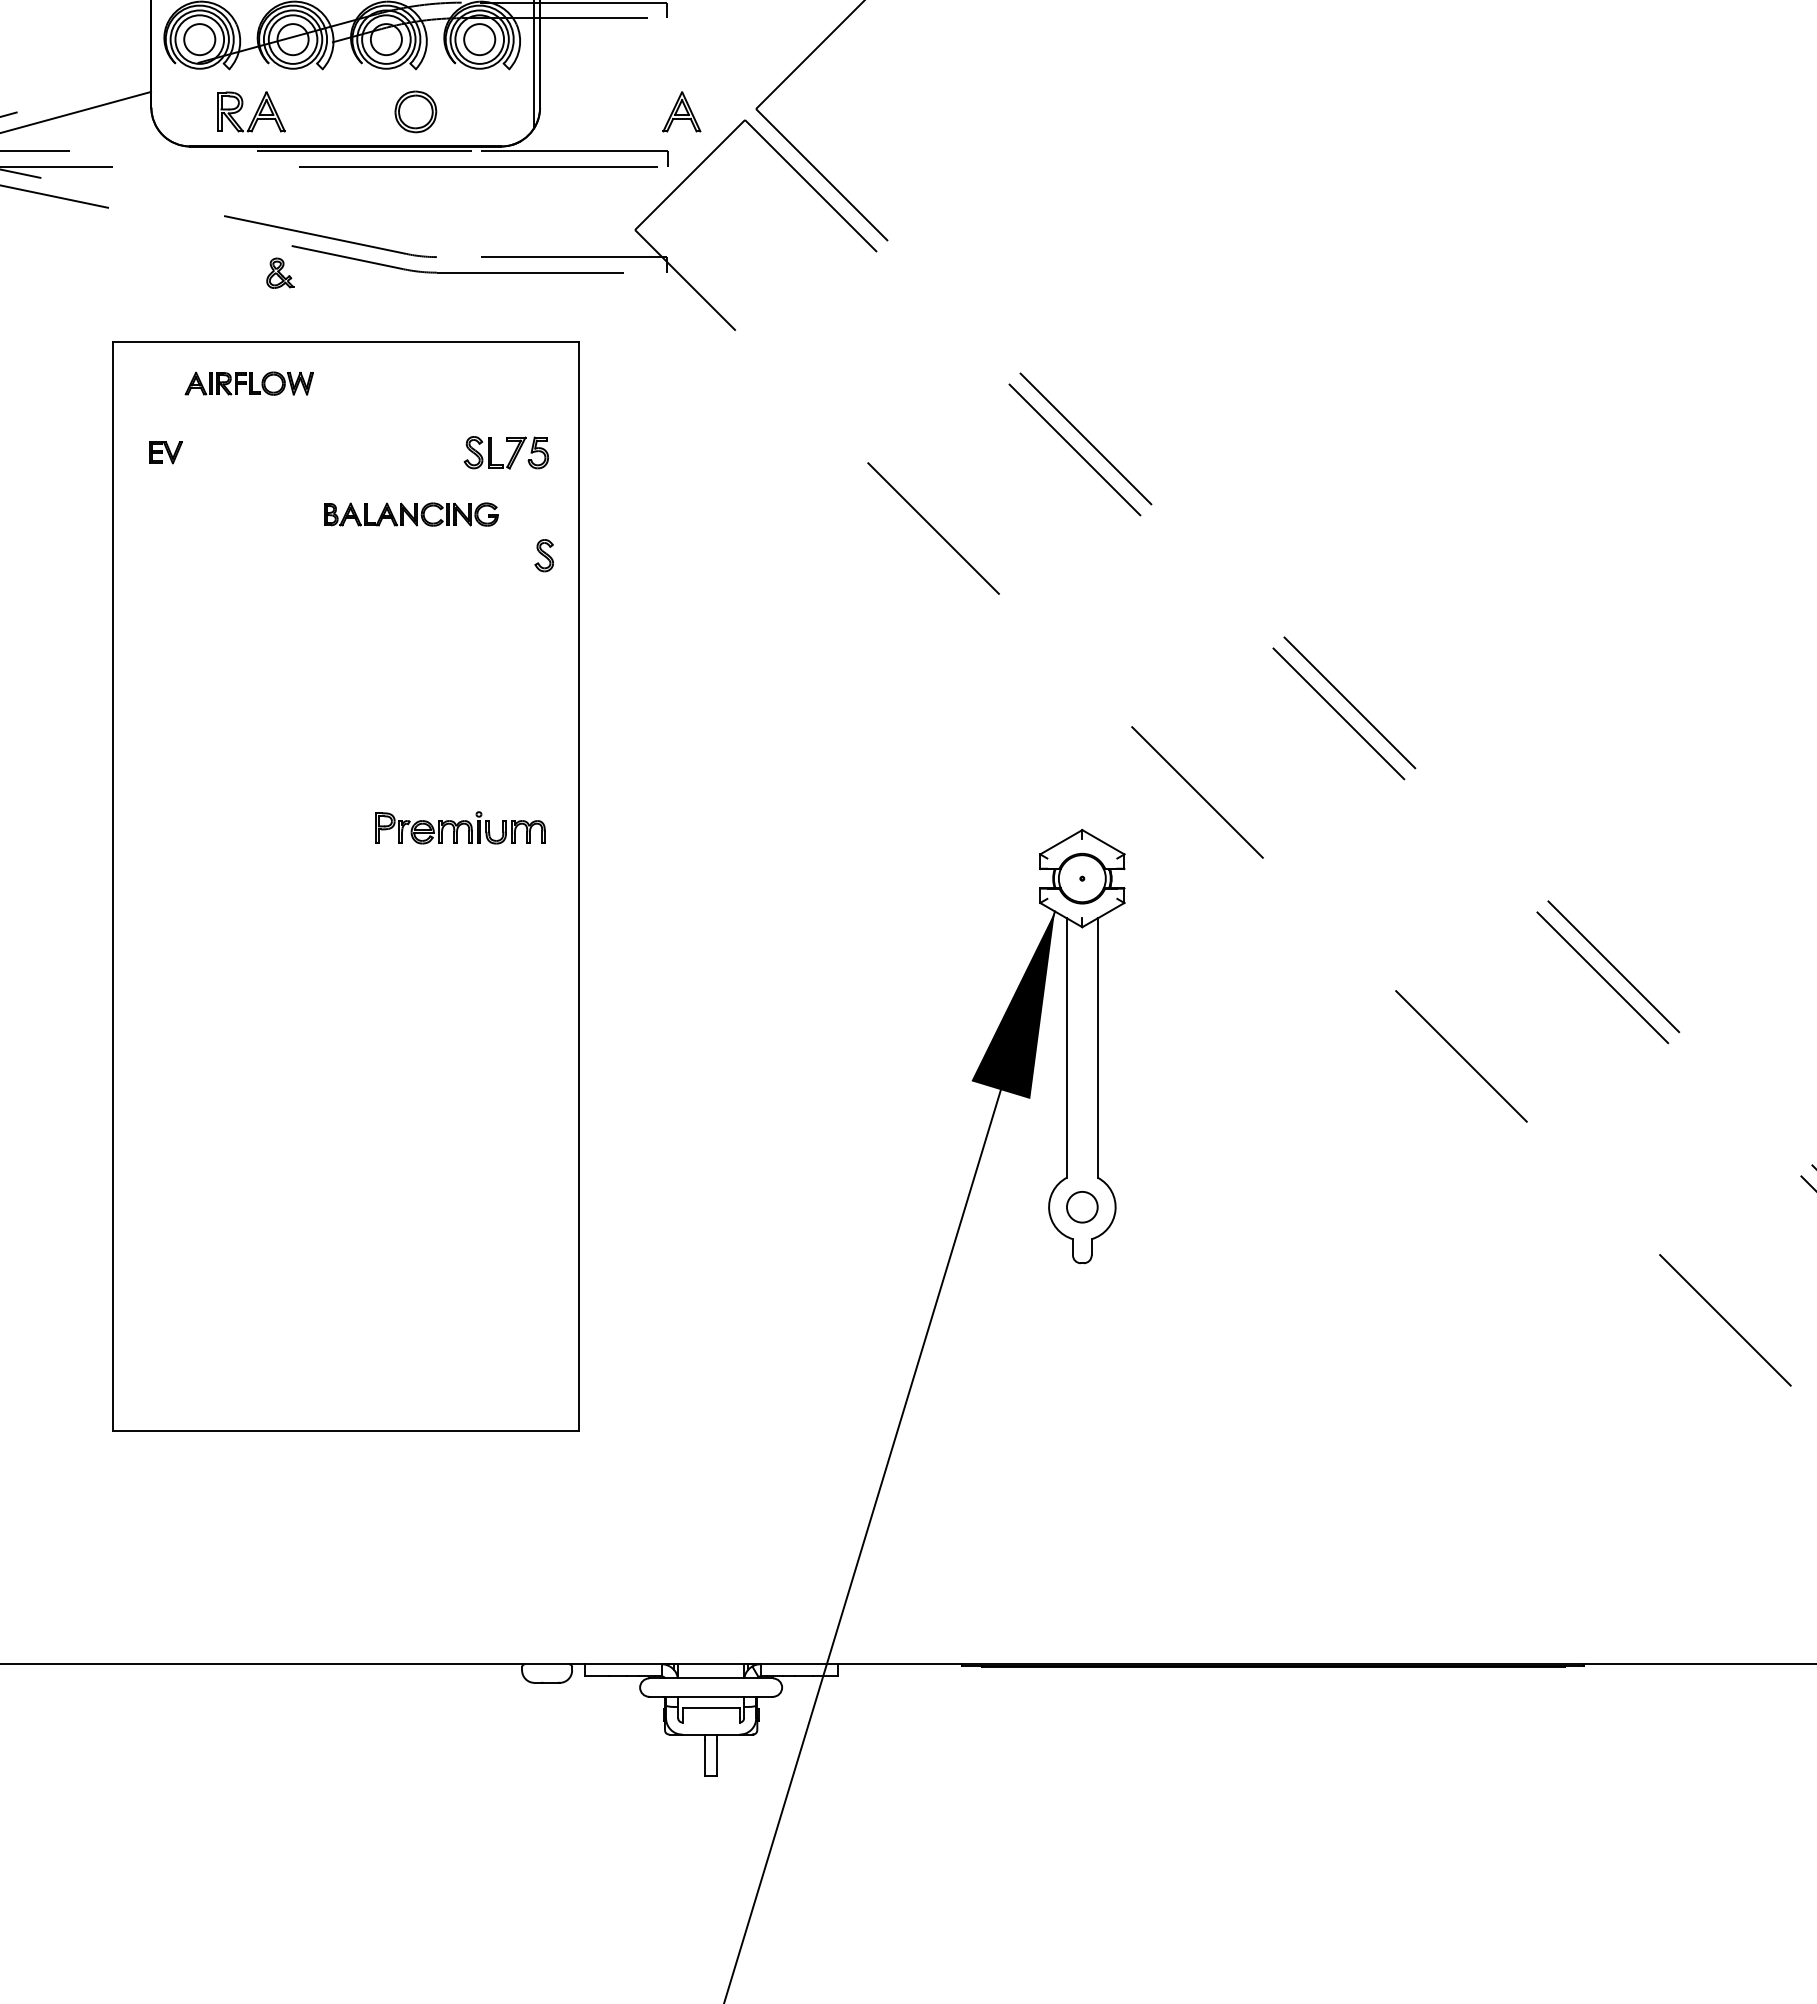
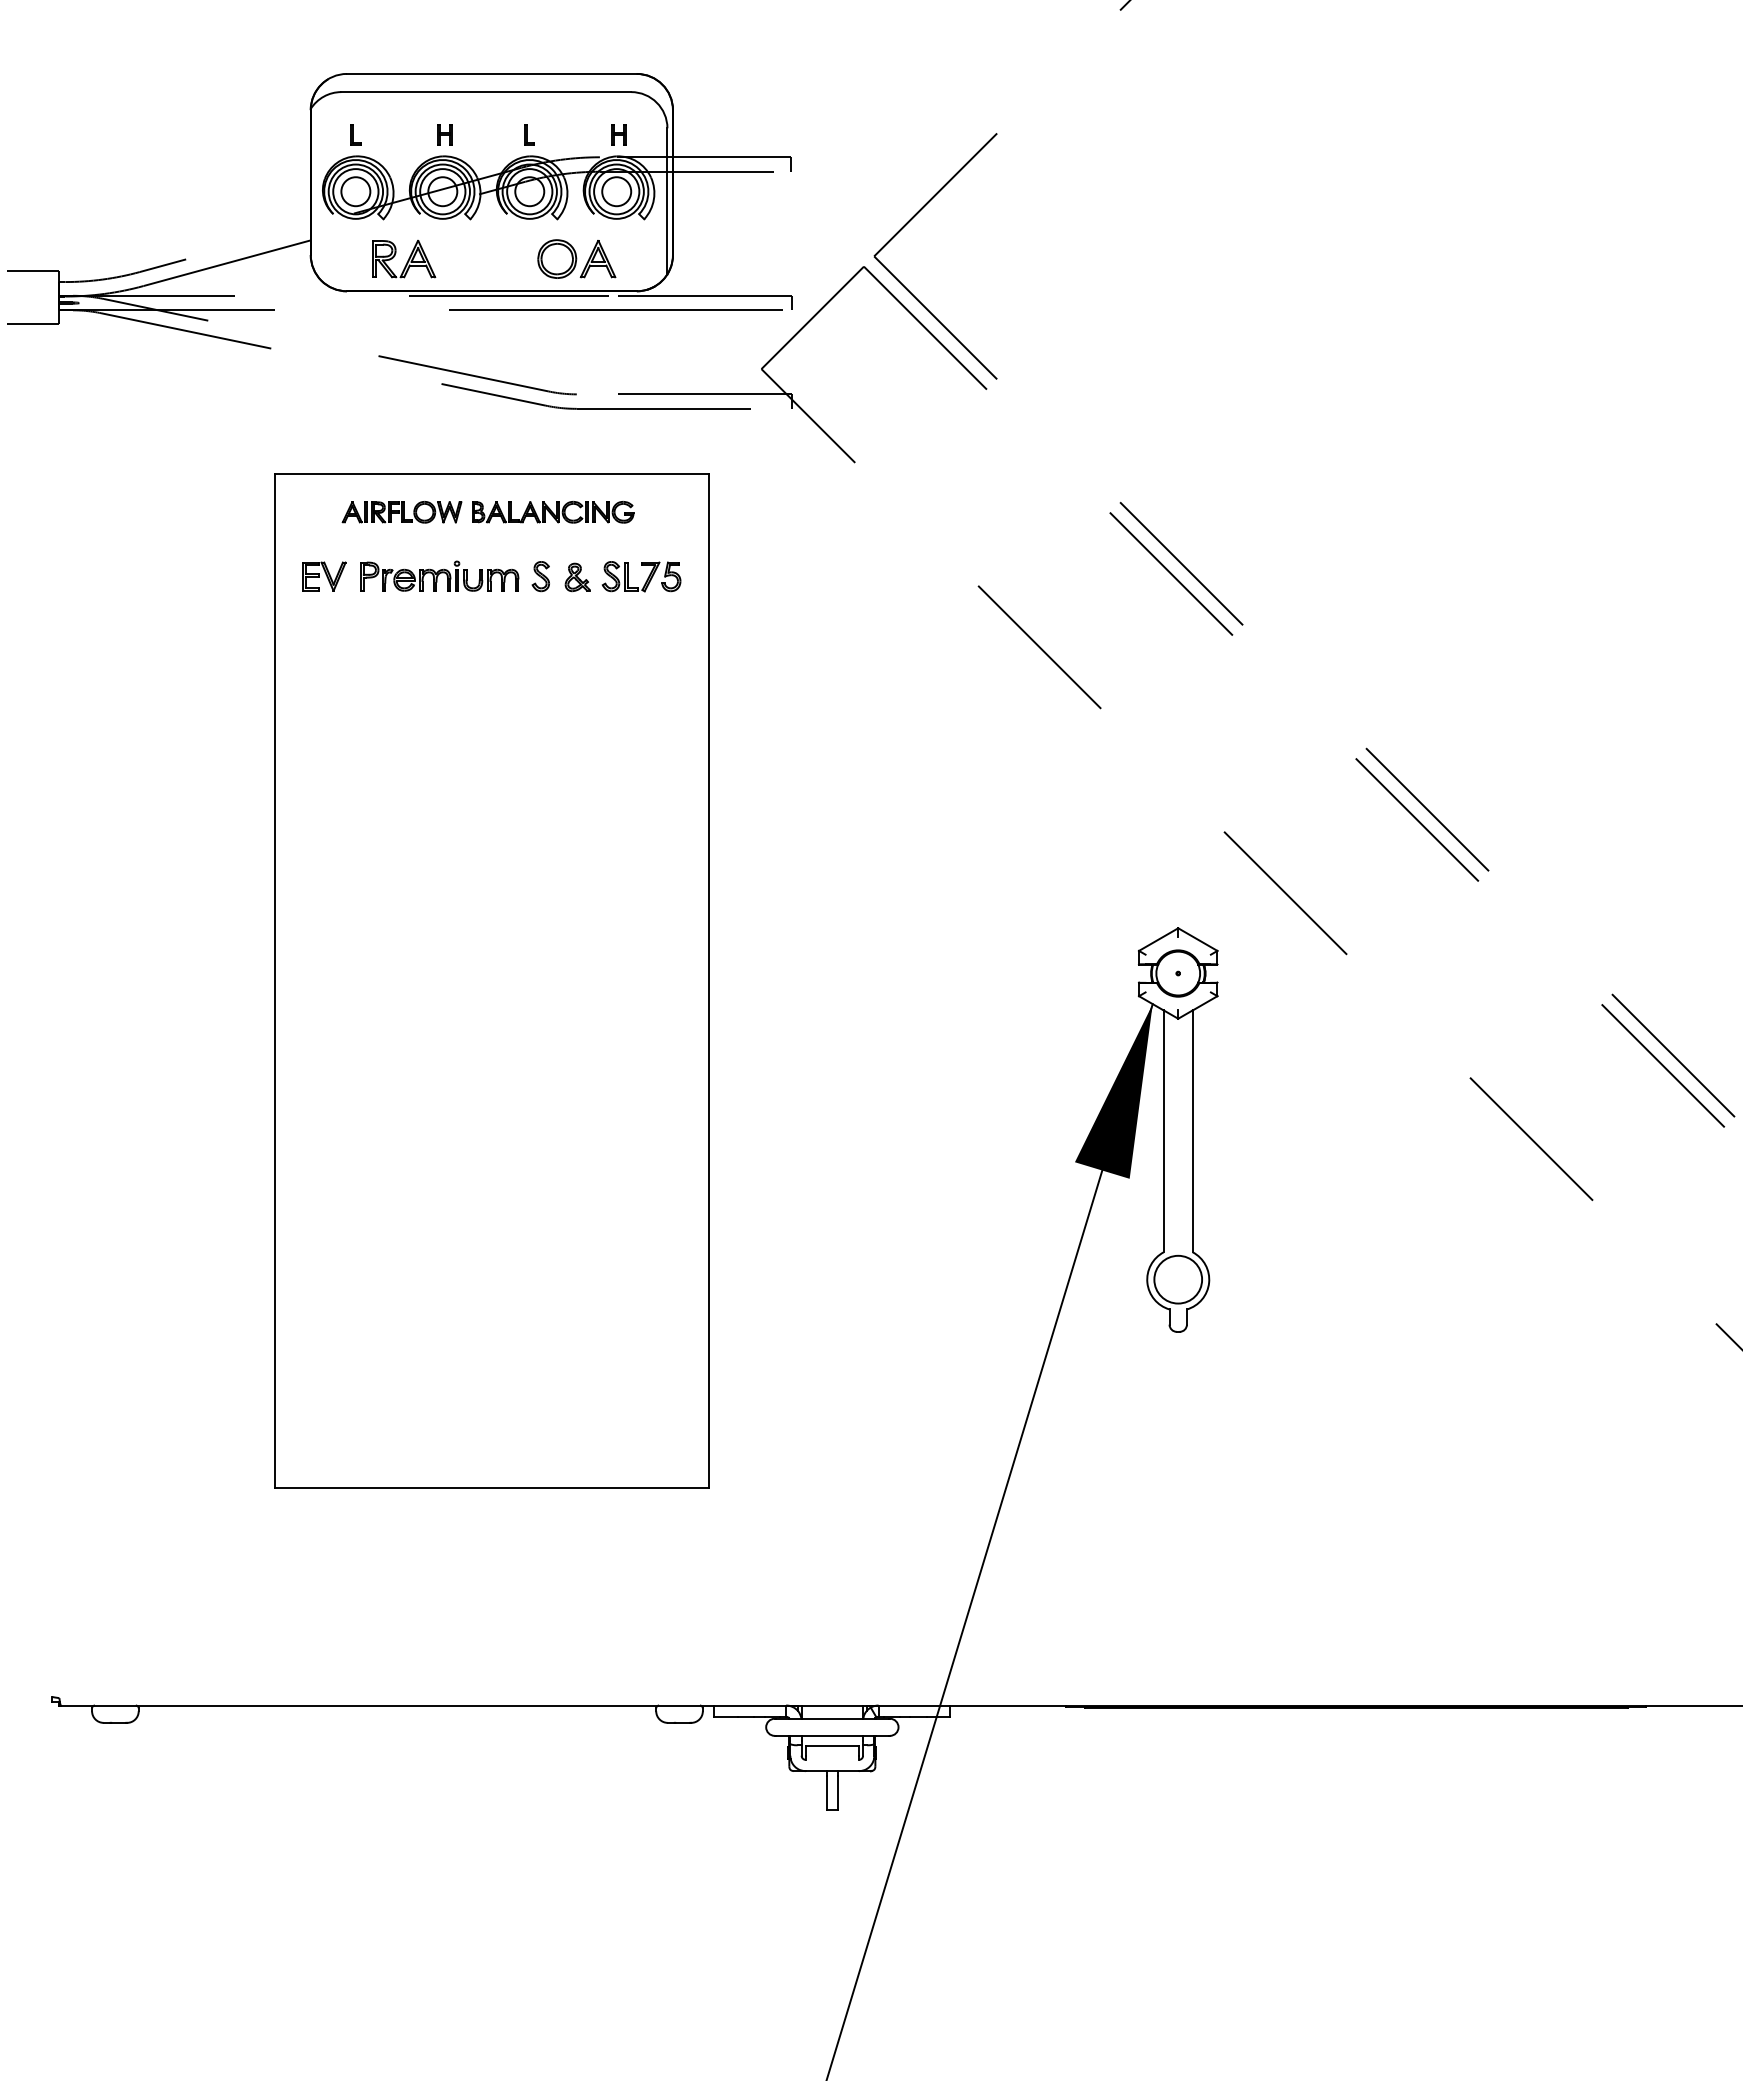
part: (681, 112) -> (597, 259), moved
part: (279, 273) -> (577, 577), moved
part: (166, 452) -> (324, 576), size x1.43
part: (411, 514) -> (553, 512), moved
part: (543, 555) -> (540, 576), moved
part: (460, 827) -> (439, 575), moved
circle: (1082, 1207) -> (1178, 1279), size x1.67

